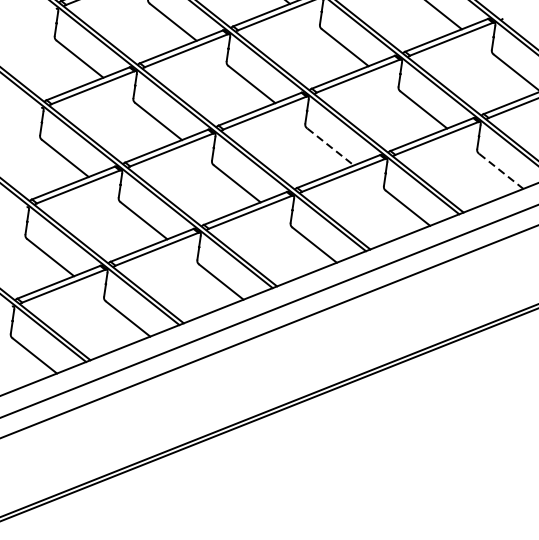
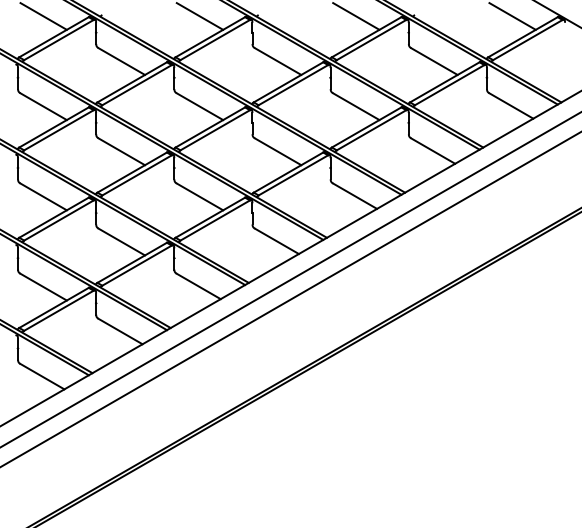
line: (331, 146) -> (278, 151), dashed -> solid
line: (501, 171) -> (433, 151), dashed -> solid

